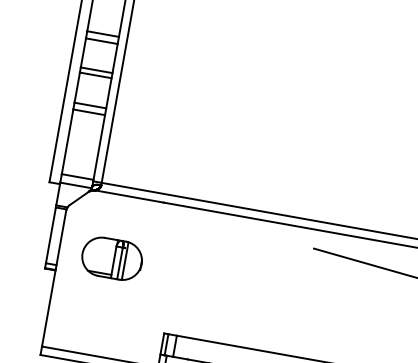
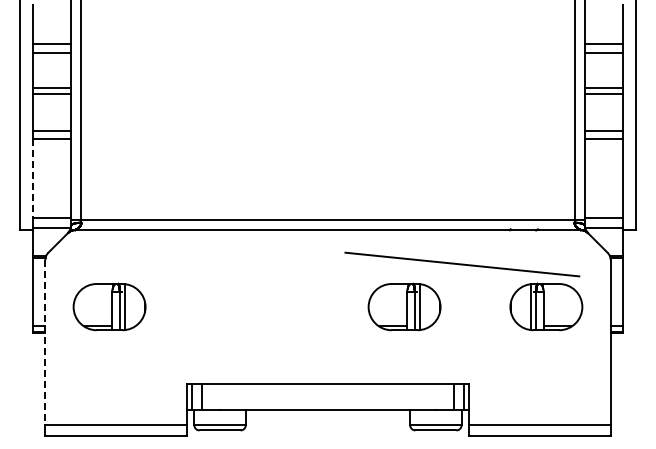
line: (67, 142) -> (32, 179), solid -> dashed
line: (54, 278) -> (45, 342), solid -> dashed
part: (354, 301) -> (404, 306), added

